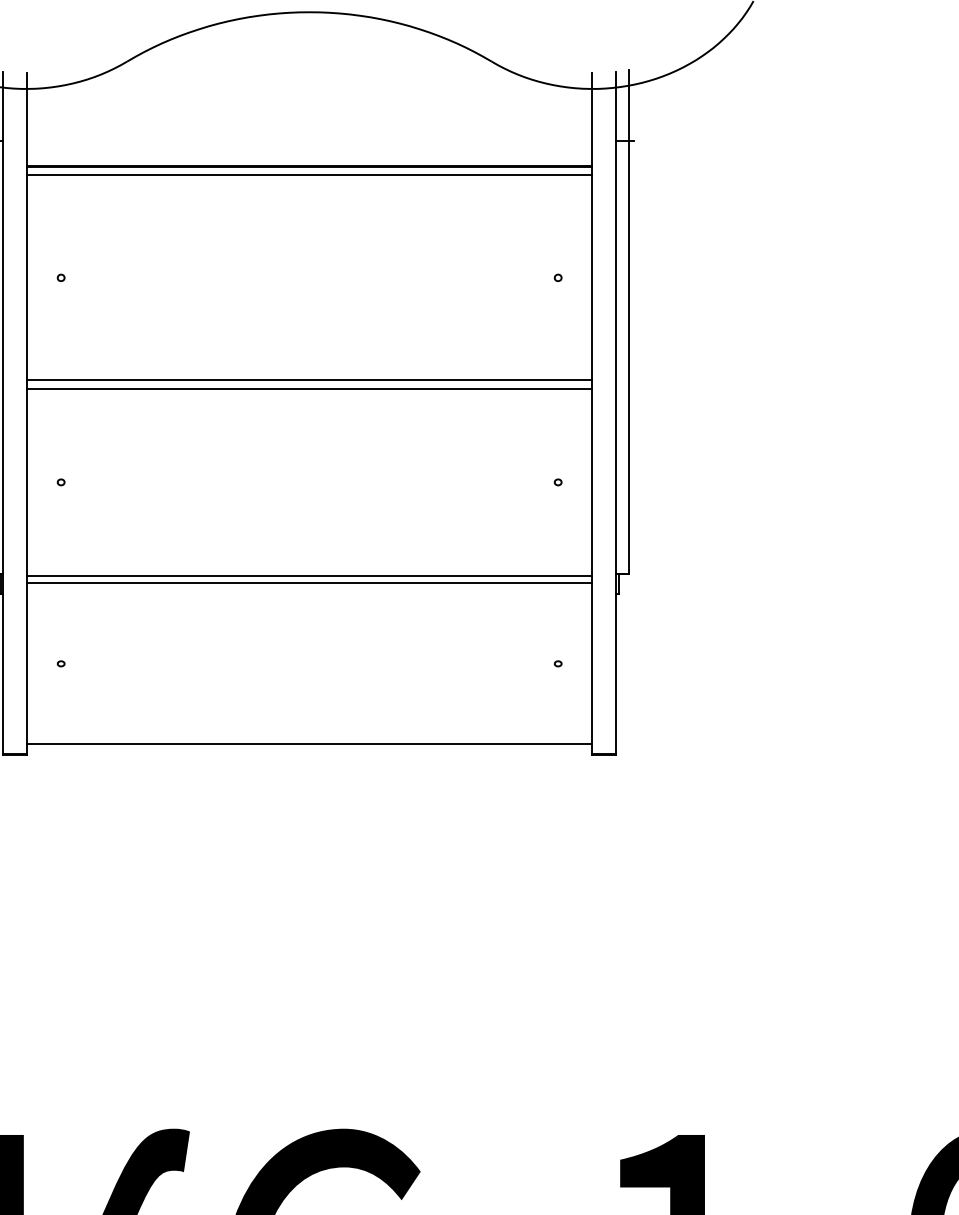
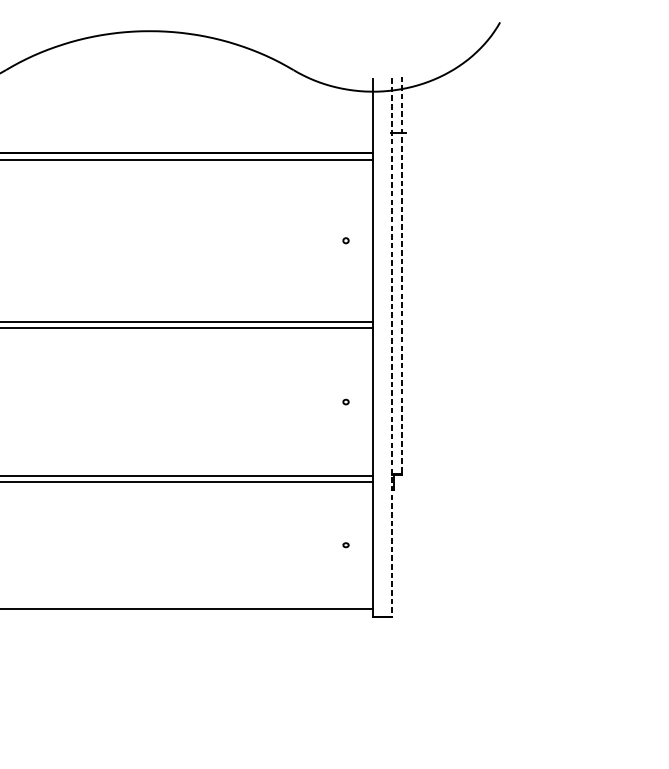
line: (629, 321) -> (402, 275), solid -> dashed
line: (615, 413) -> (391, 347), solid -> dashed

